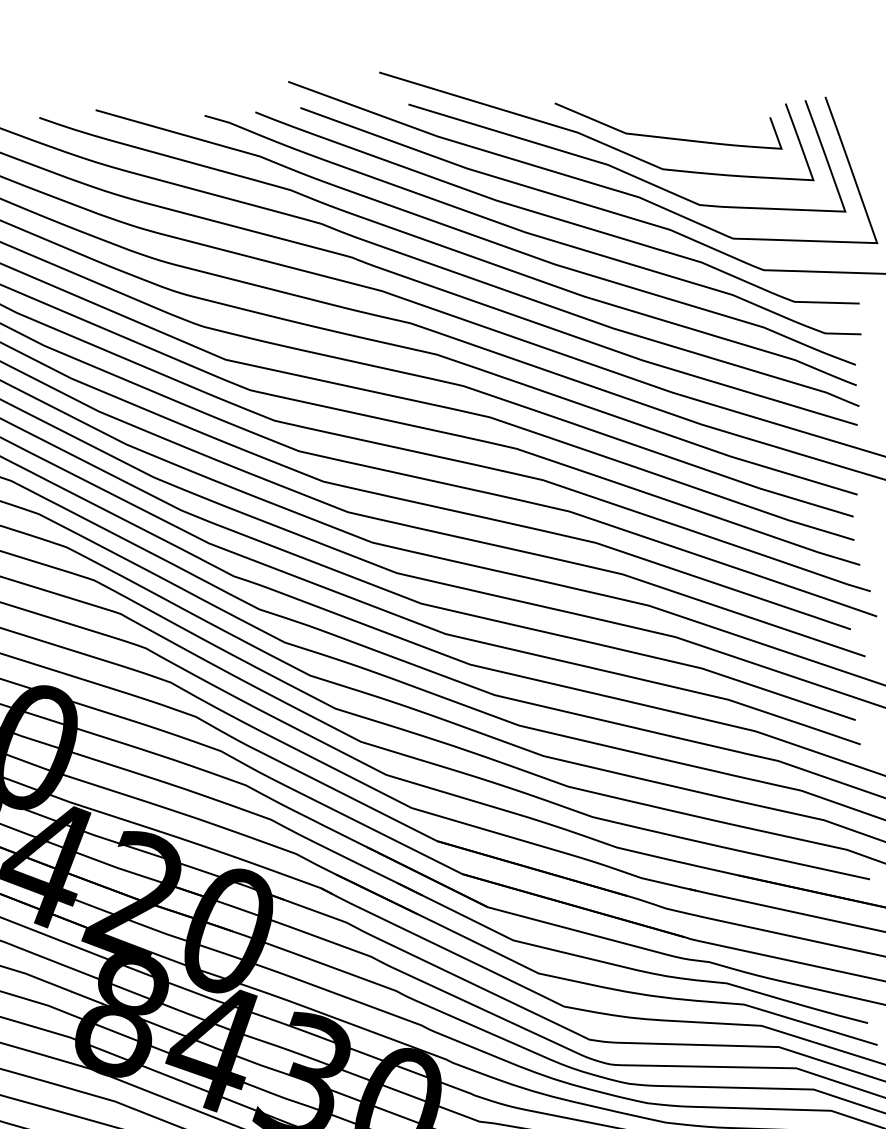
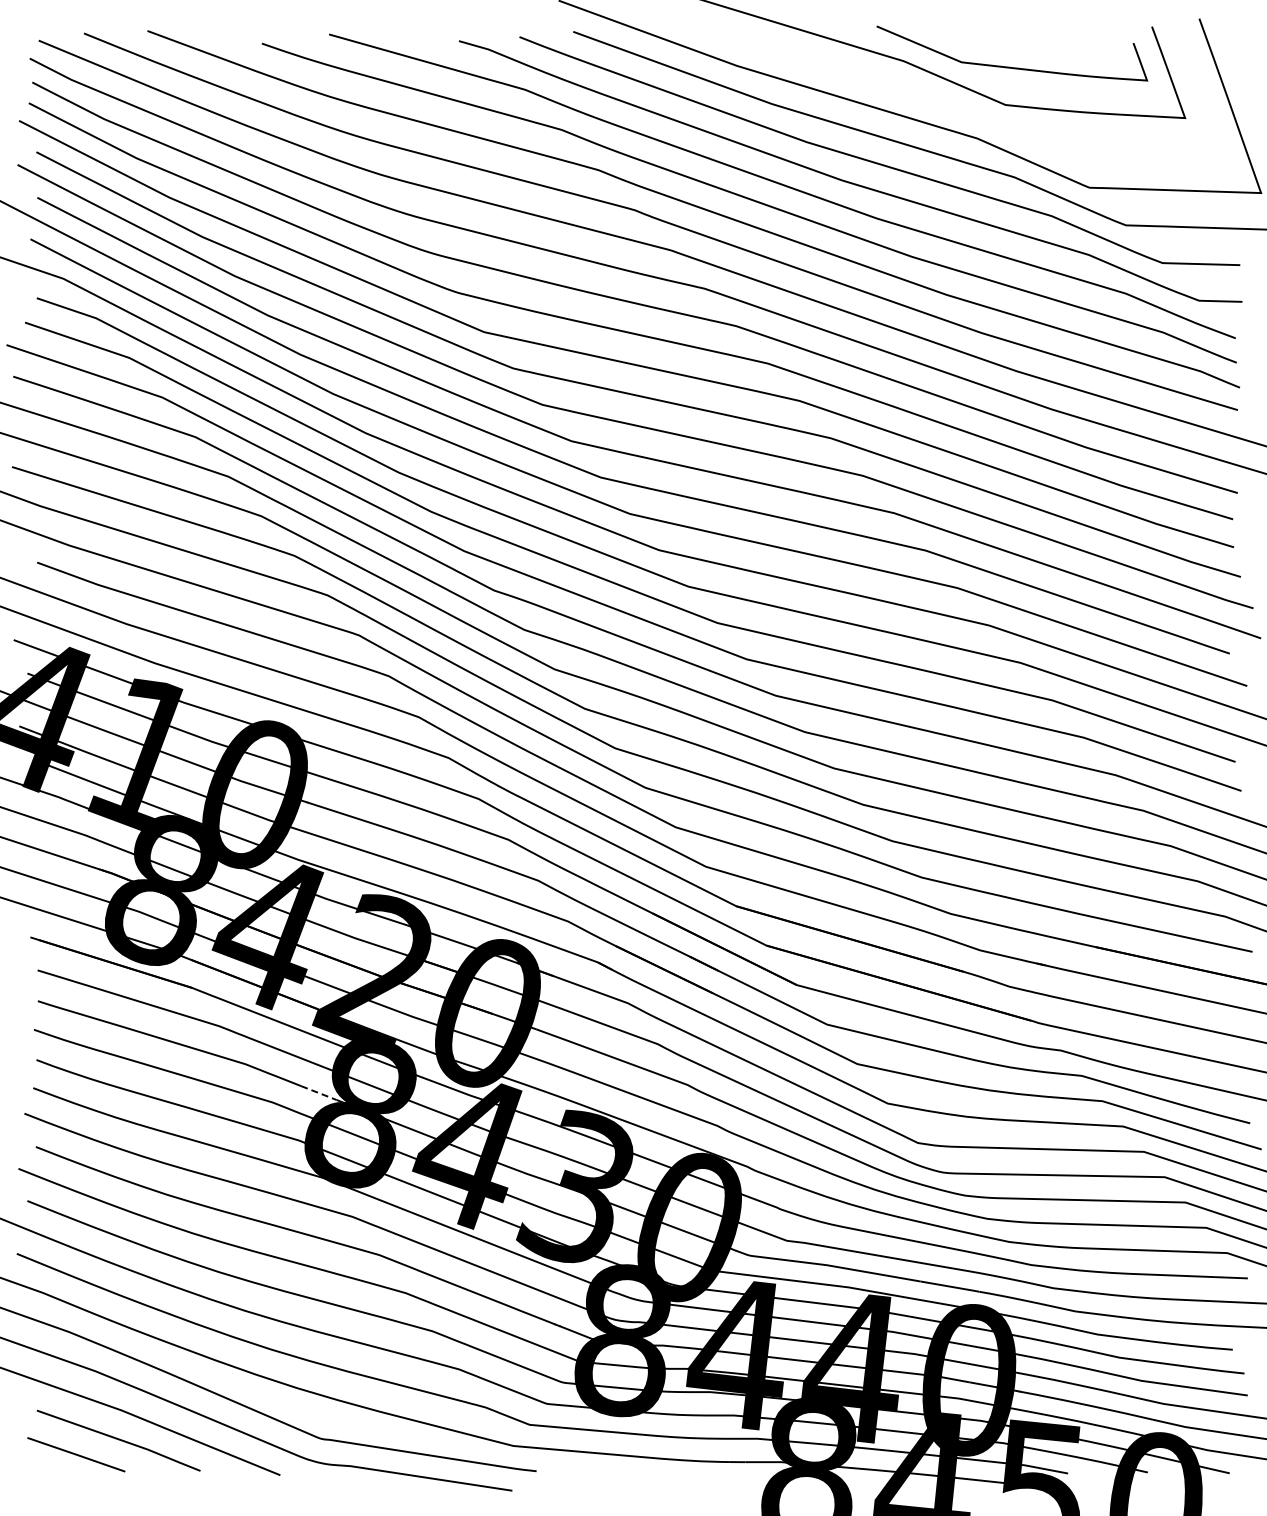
curve: (621, 169) -> (956, 105), removed
line: (86, 998) -> (318, 1093), solid -> dashed

